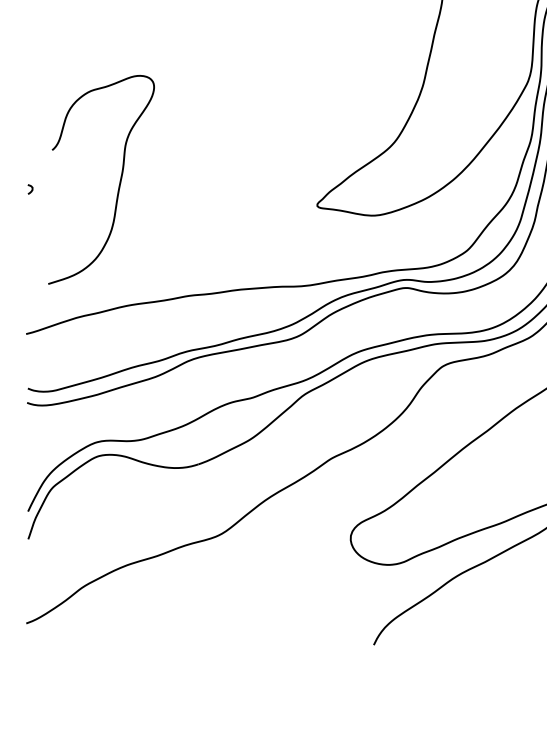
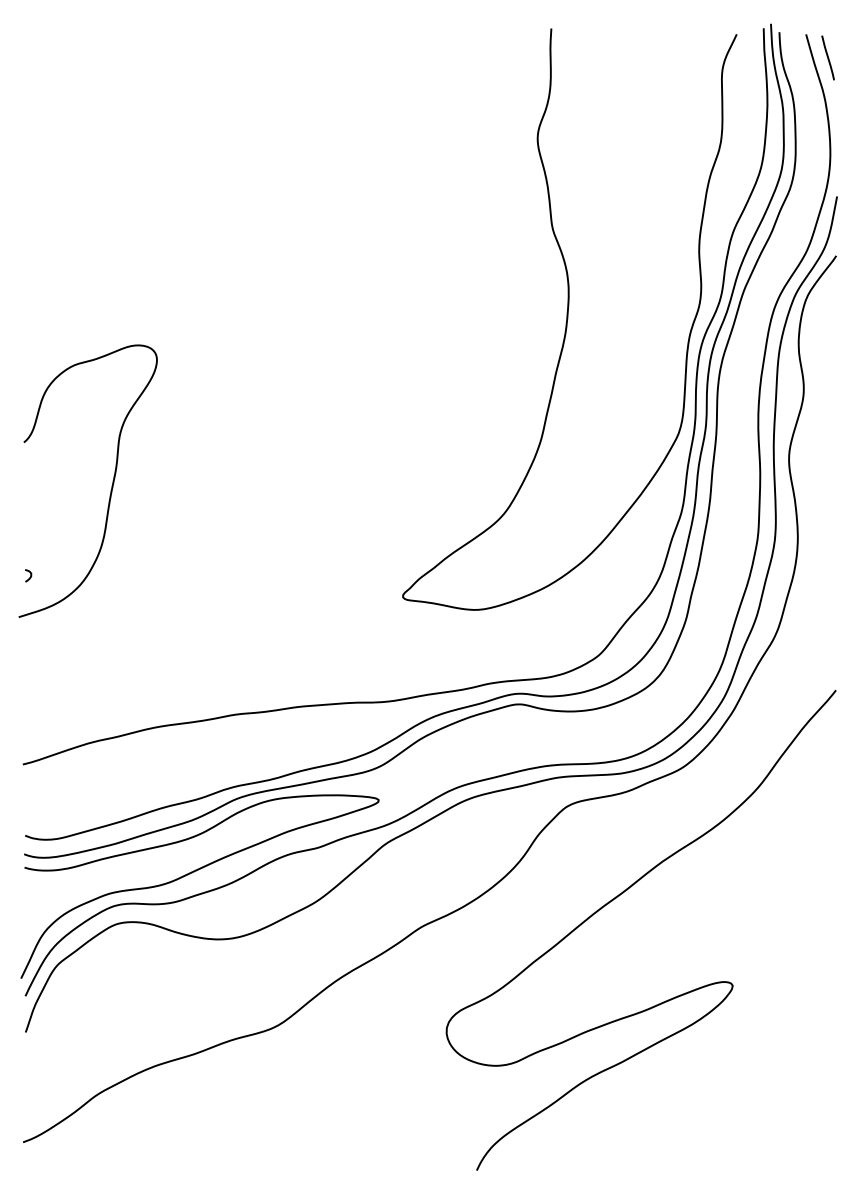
curve: (119, 183) -> (111, 485), moved
curve: (156, 417) -> (192, 873), added

